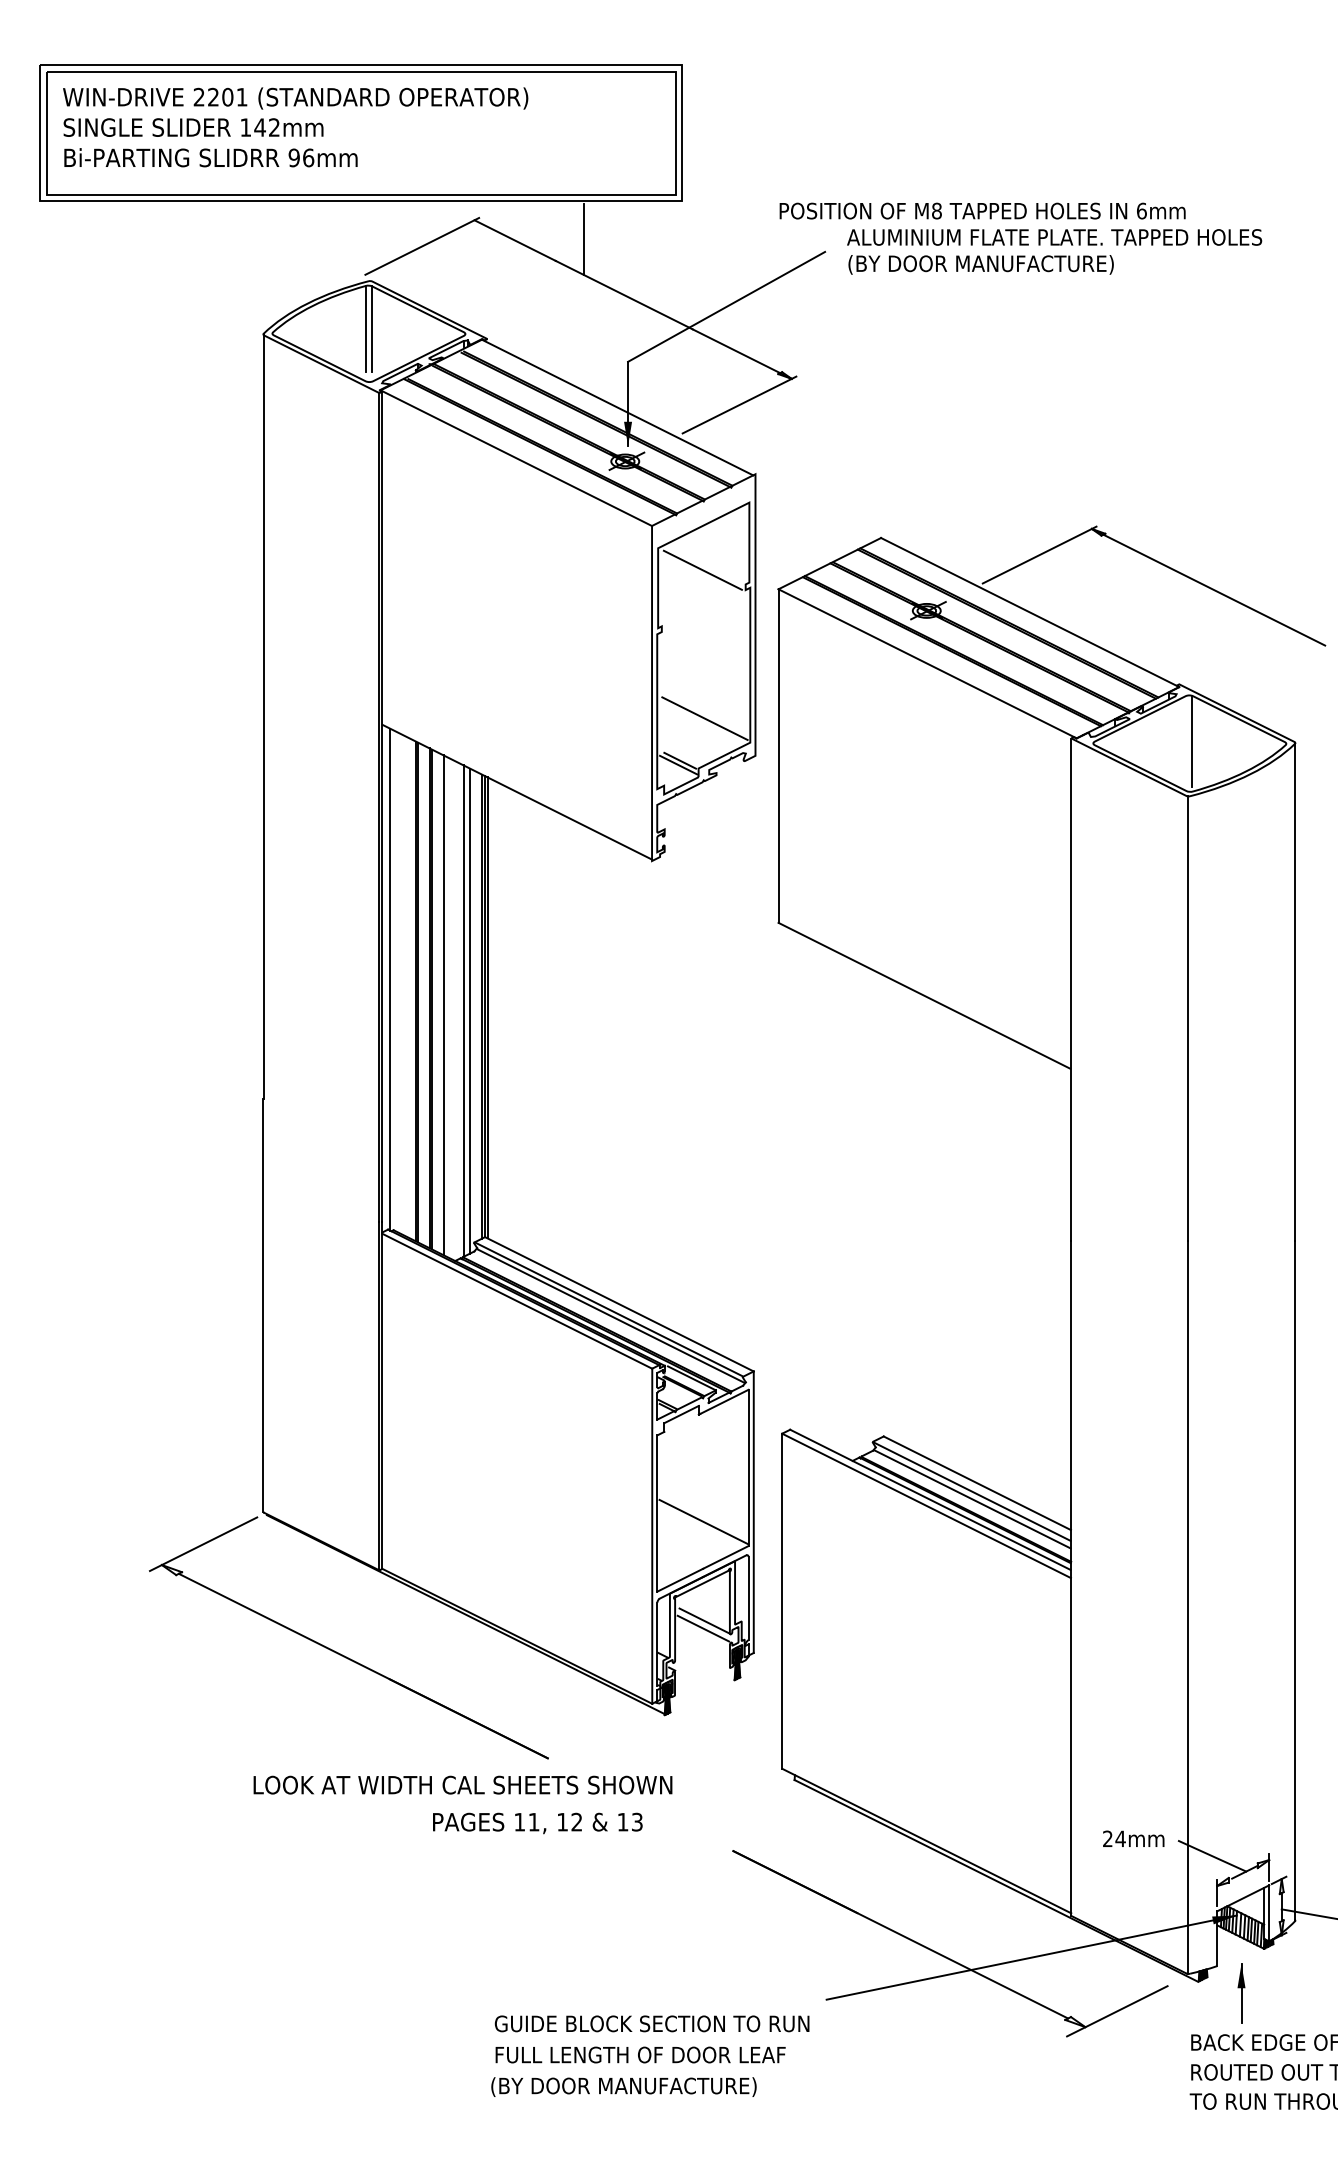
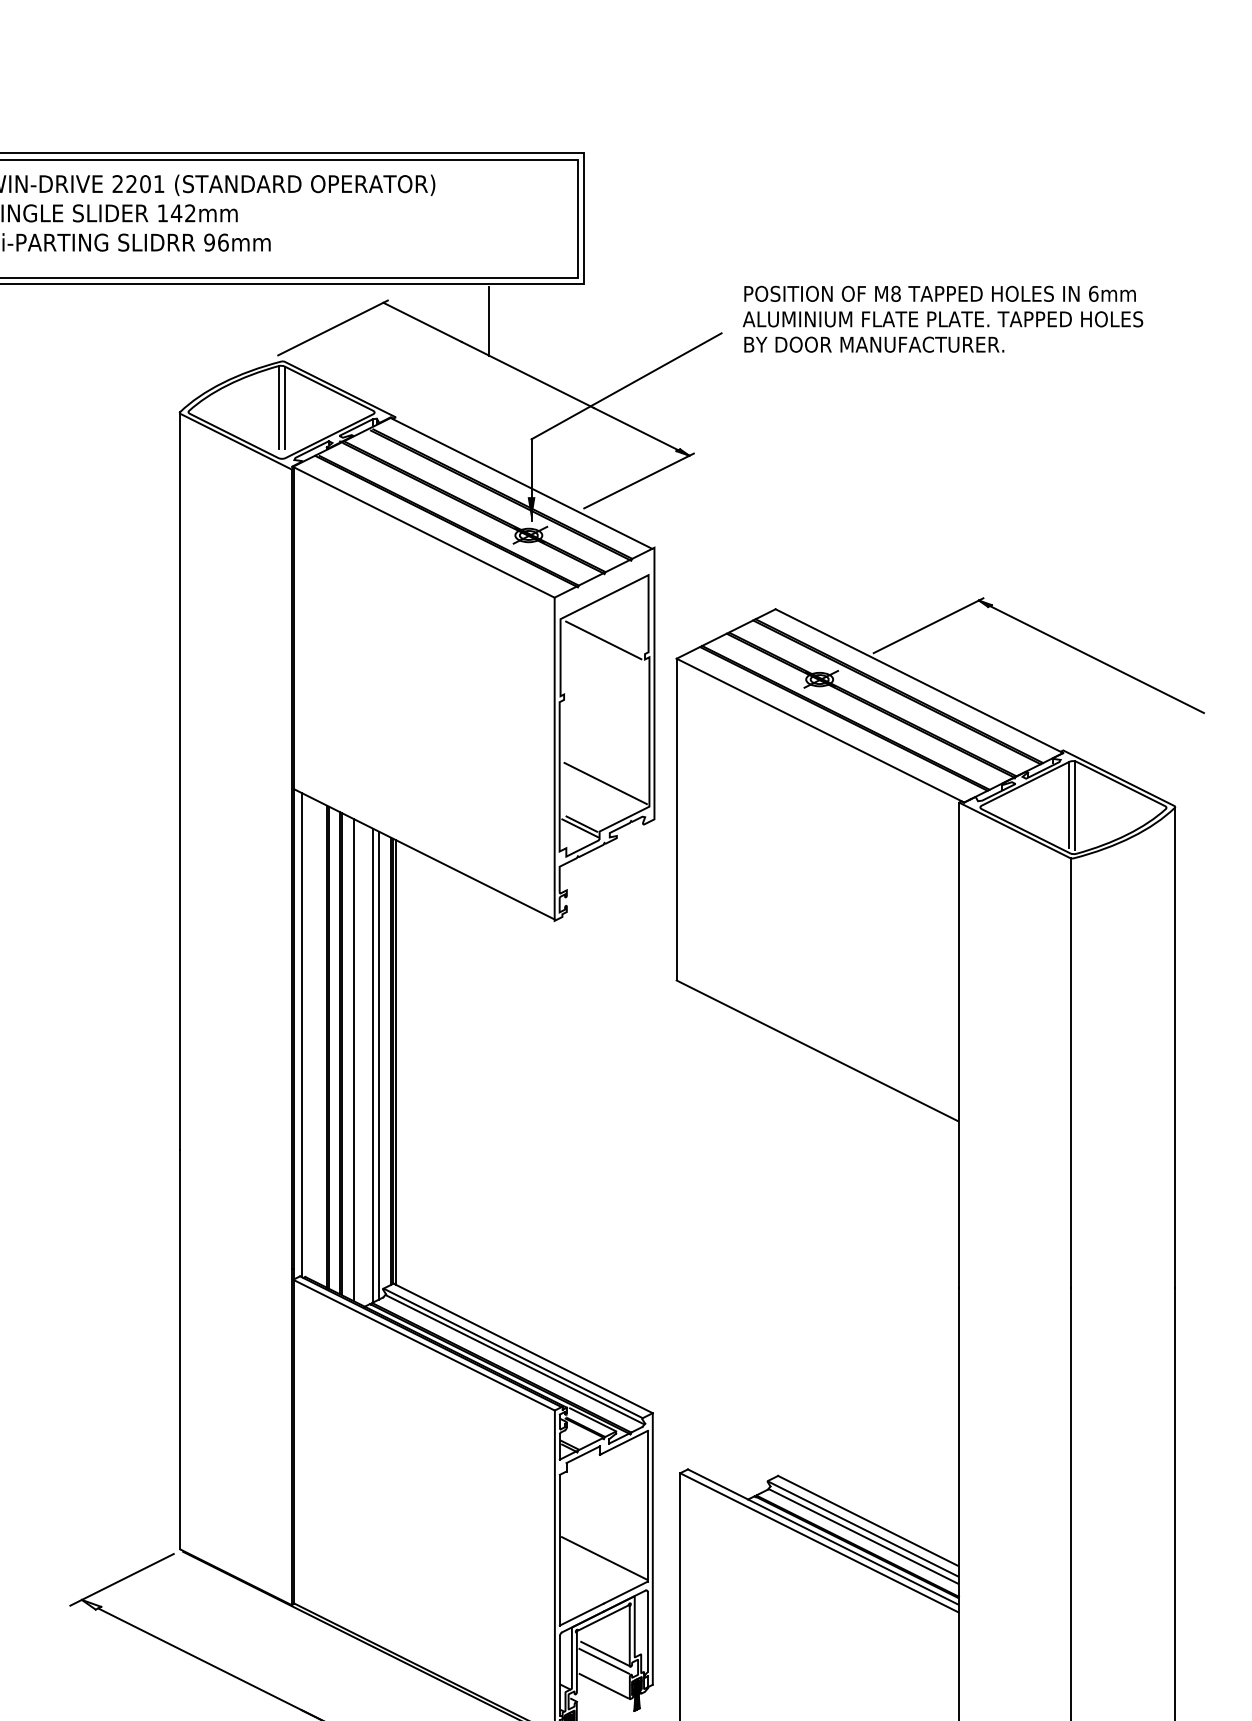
text: (982, 210) -> (939, 293), moved
text: (983, 264) -> (874, 345), (BY DOOR MANUFACTURE) -> BY DOOR MANUFACTURER.
line: (1185, 740) -> (1069, 804), added
line: (702, 1653) -> (603, 1685), added

